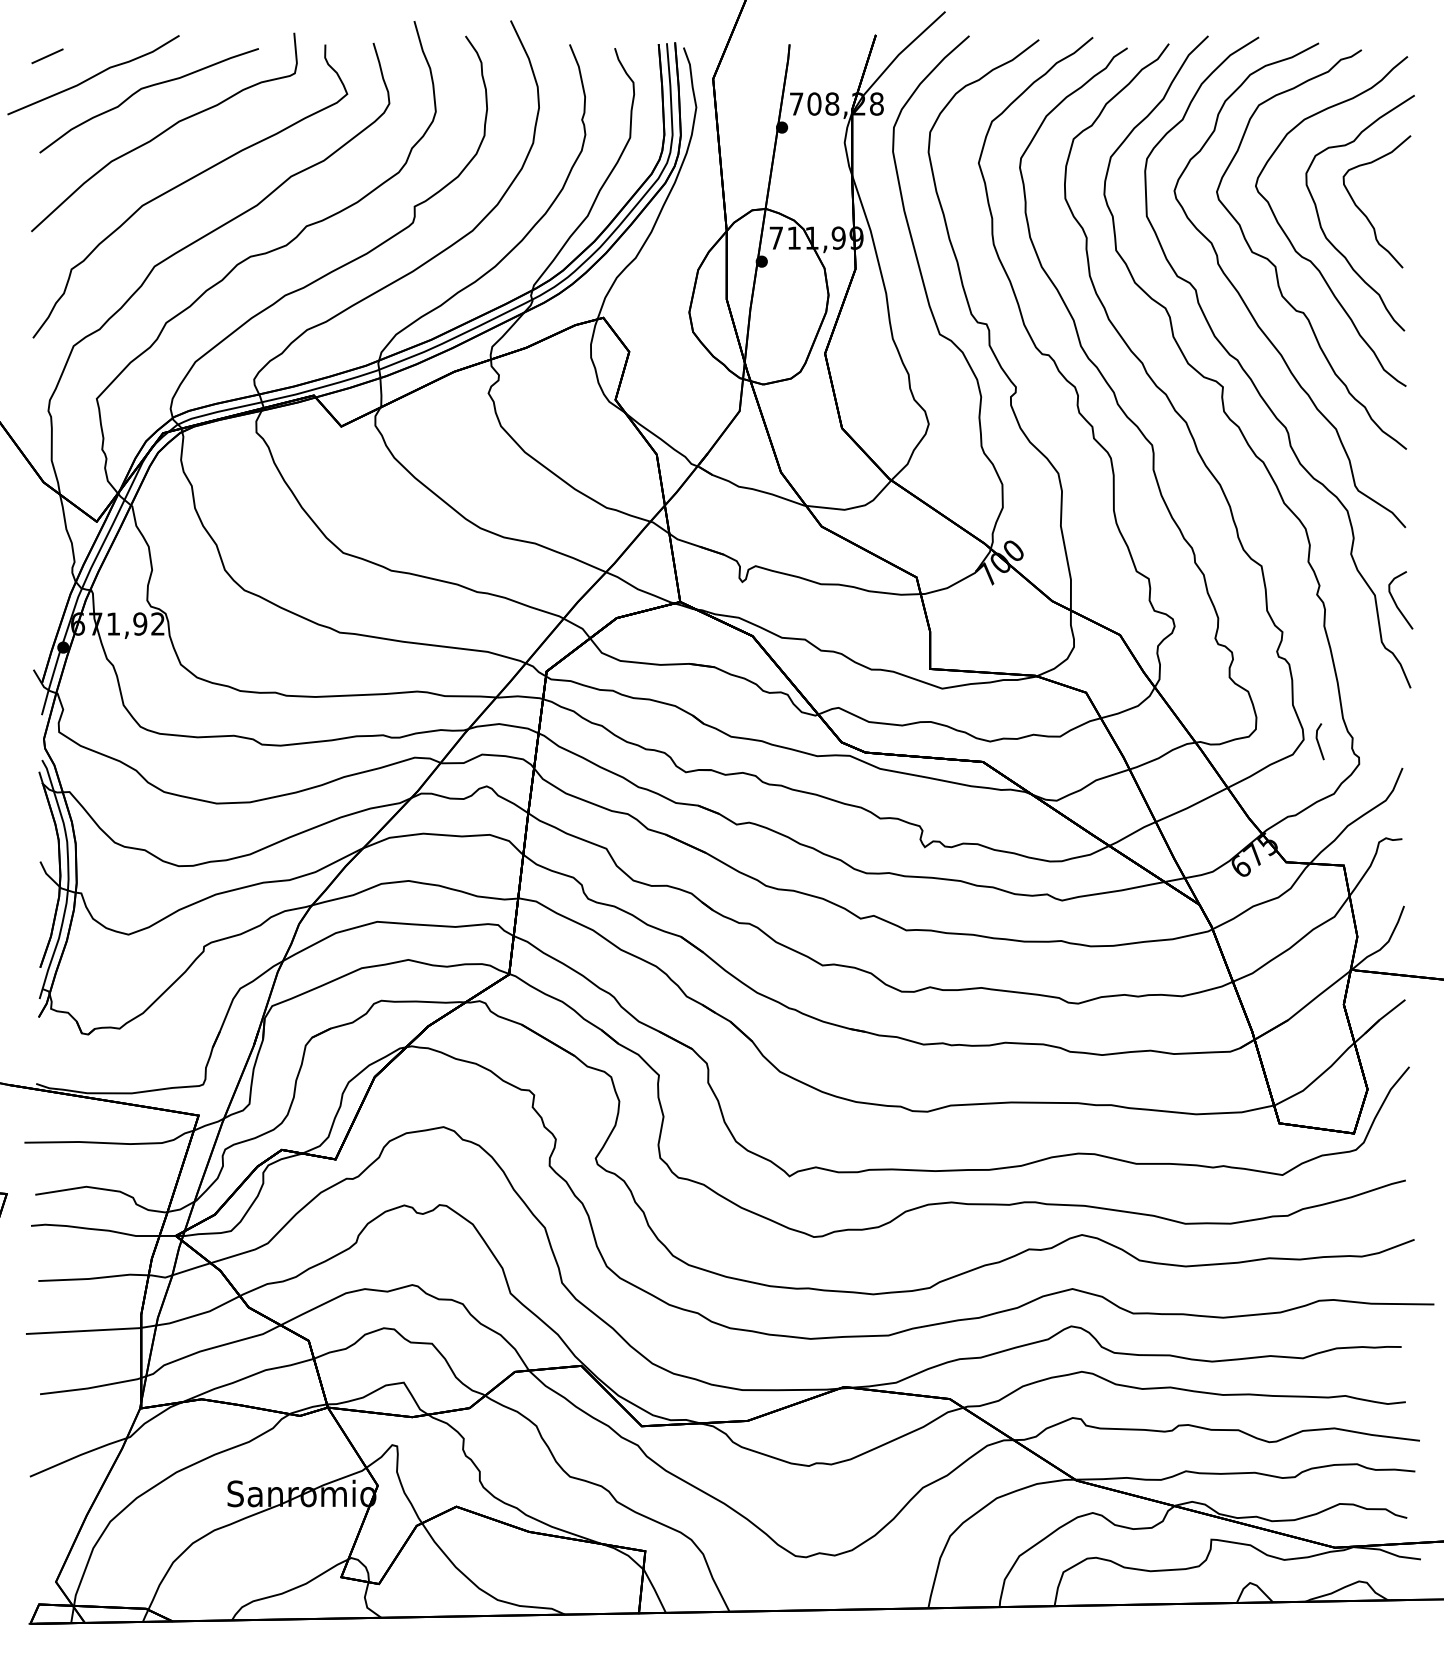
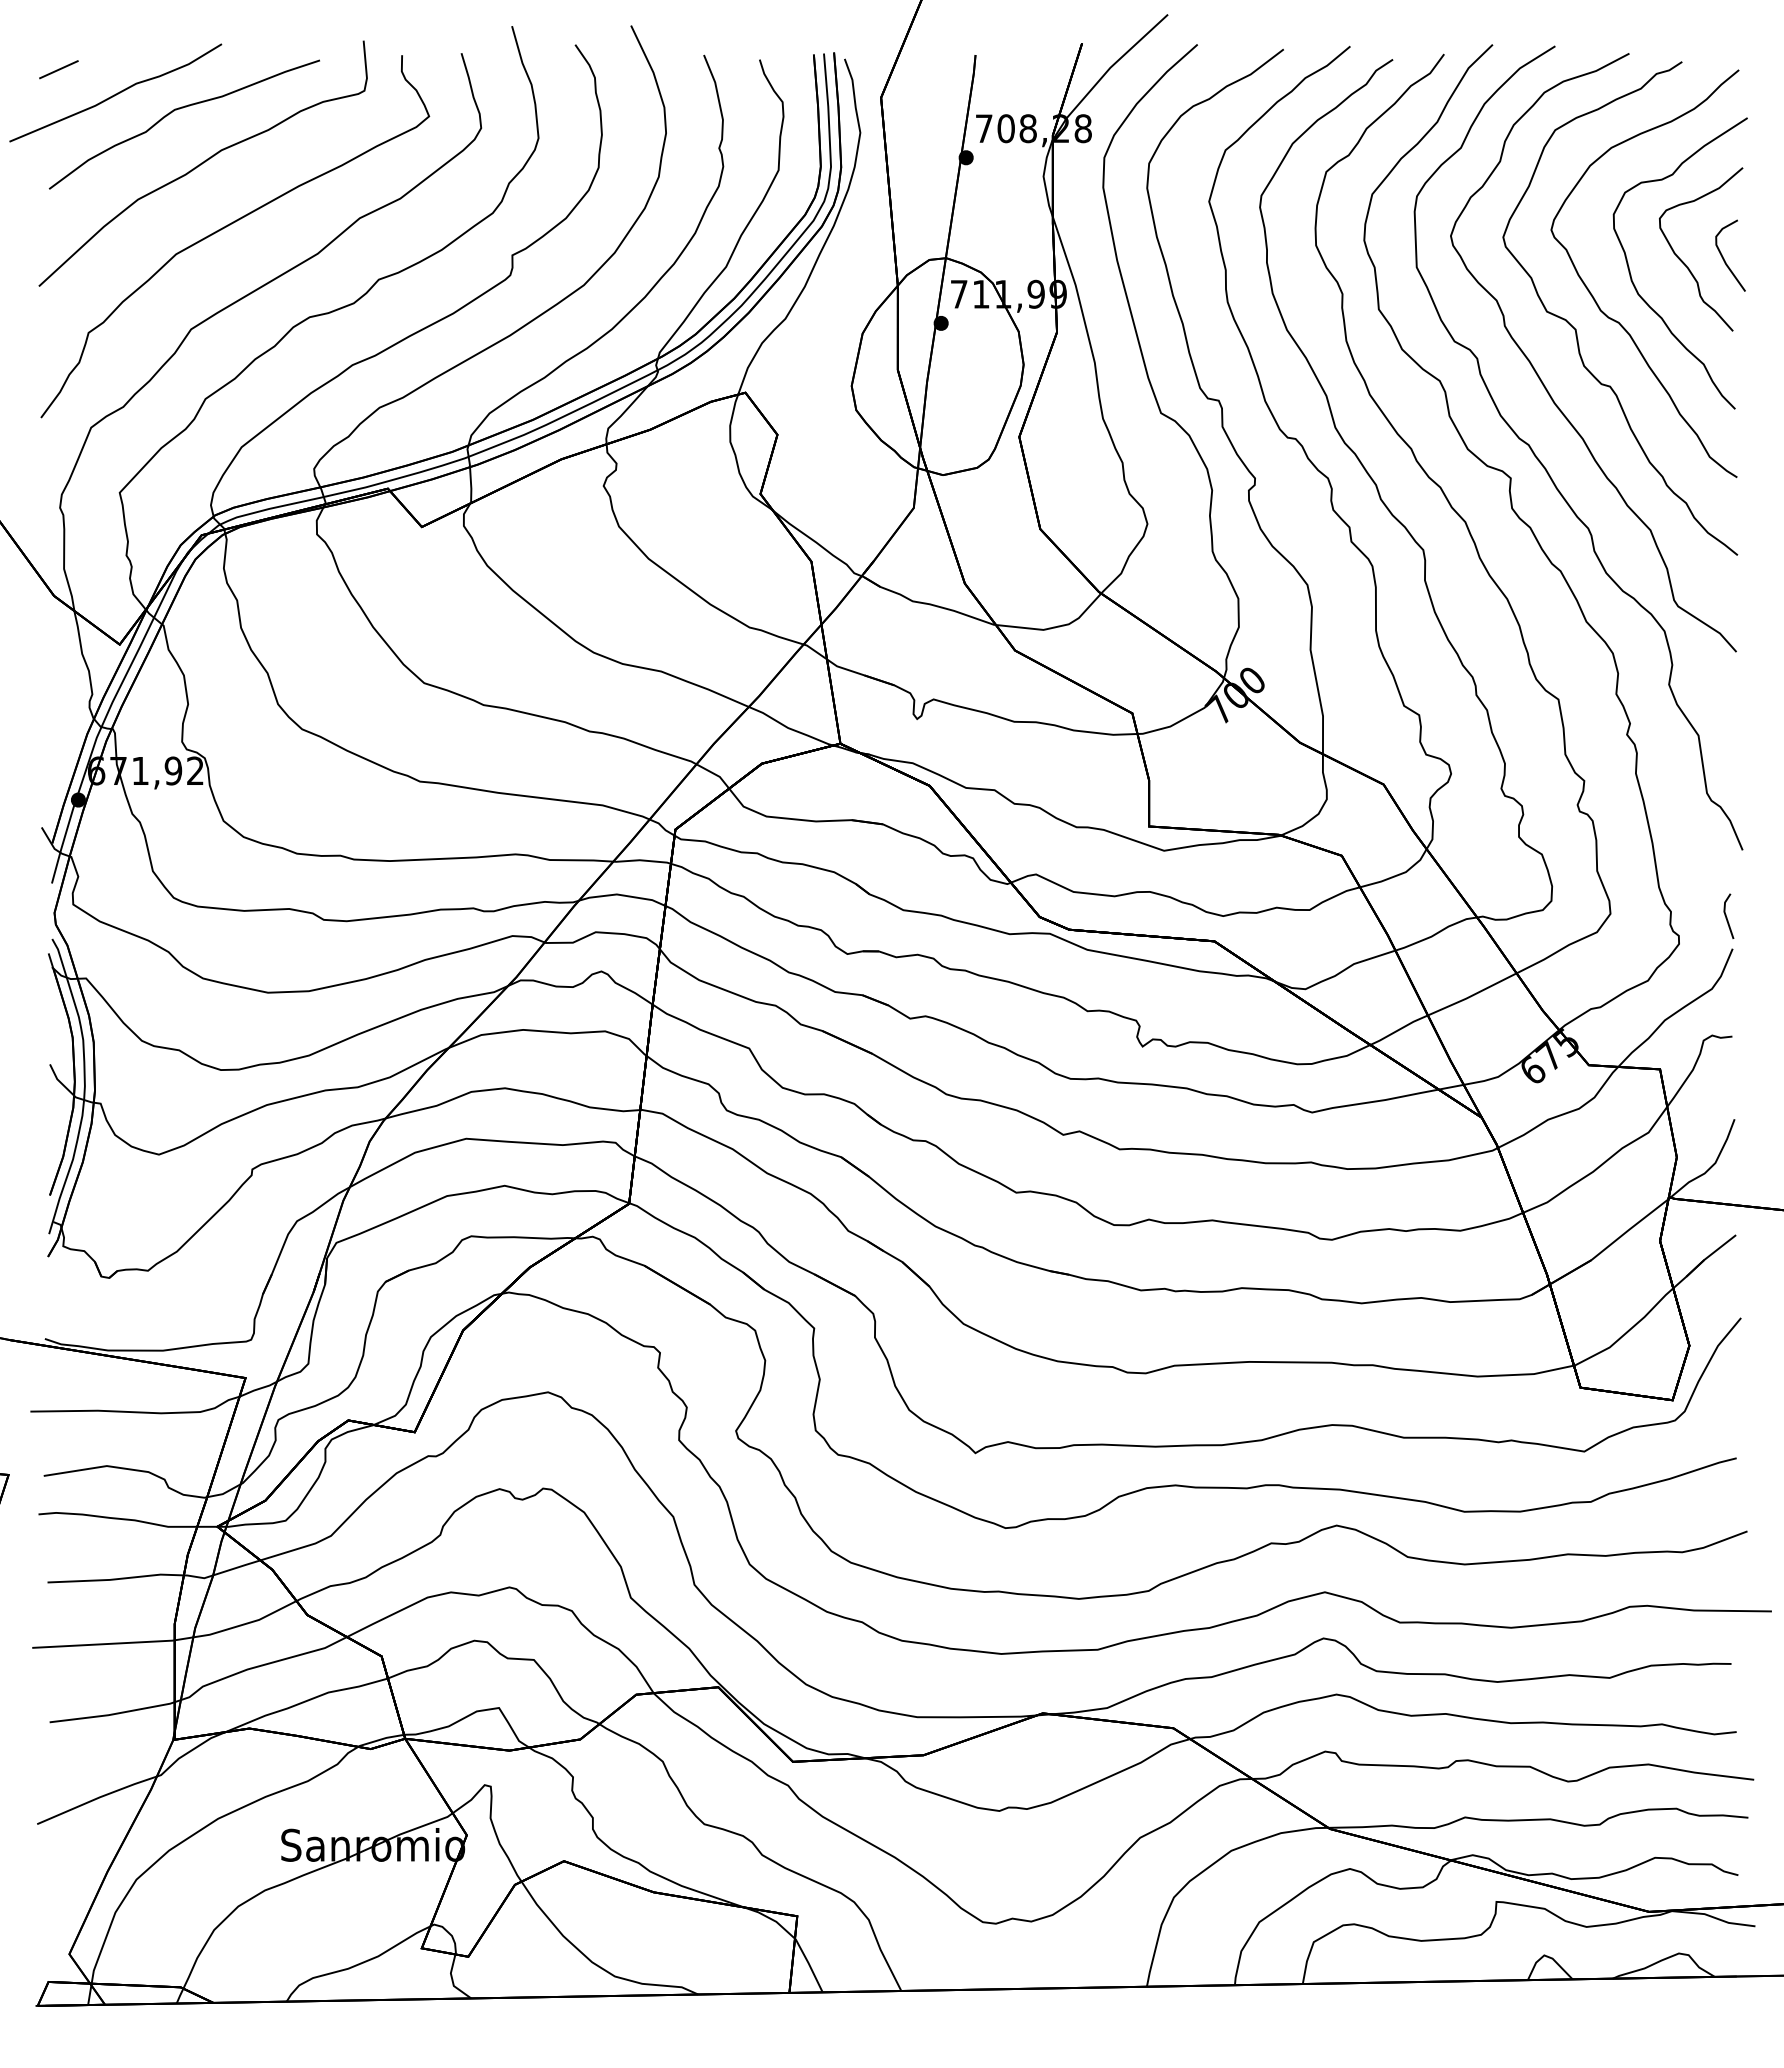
part: (1395, 602) -> (1724, 258), moved
line: (1318, 741) -> (1726, 915), moved

